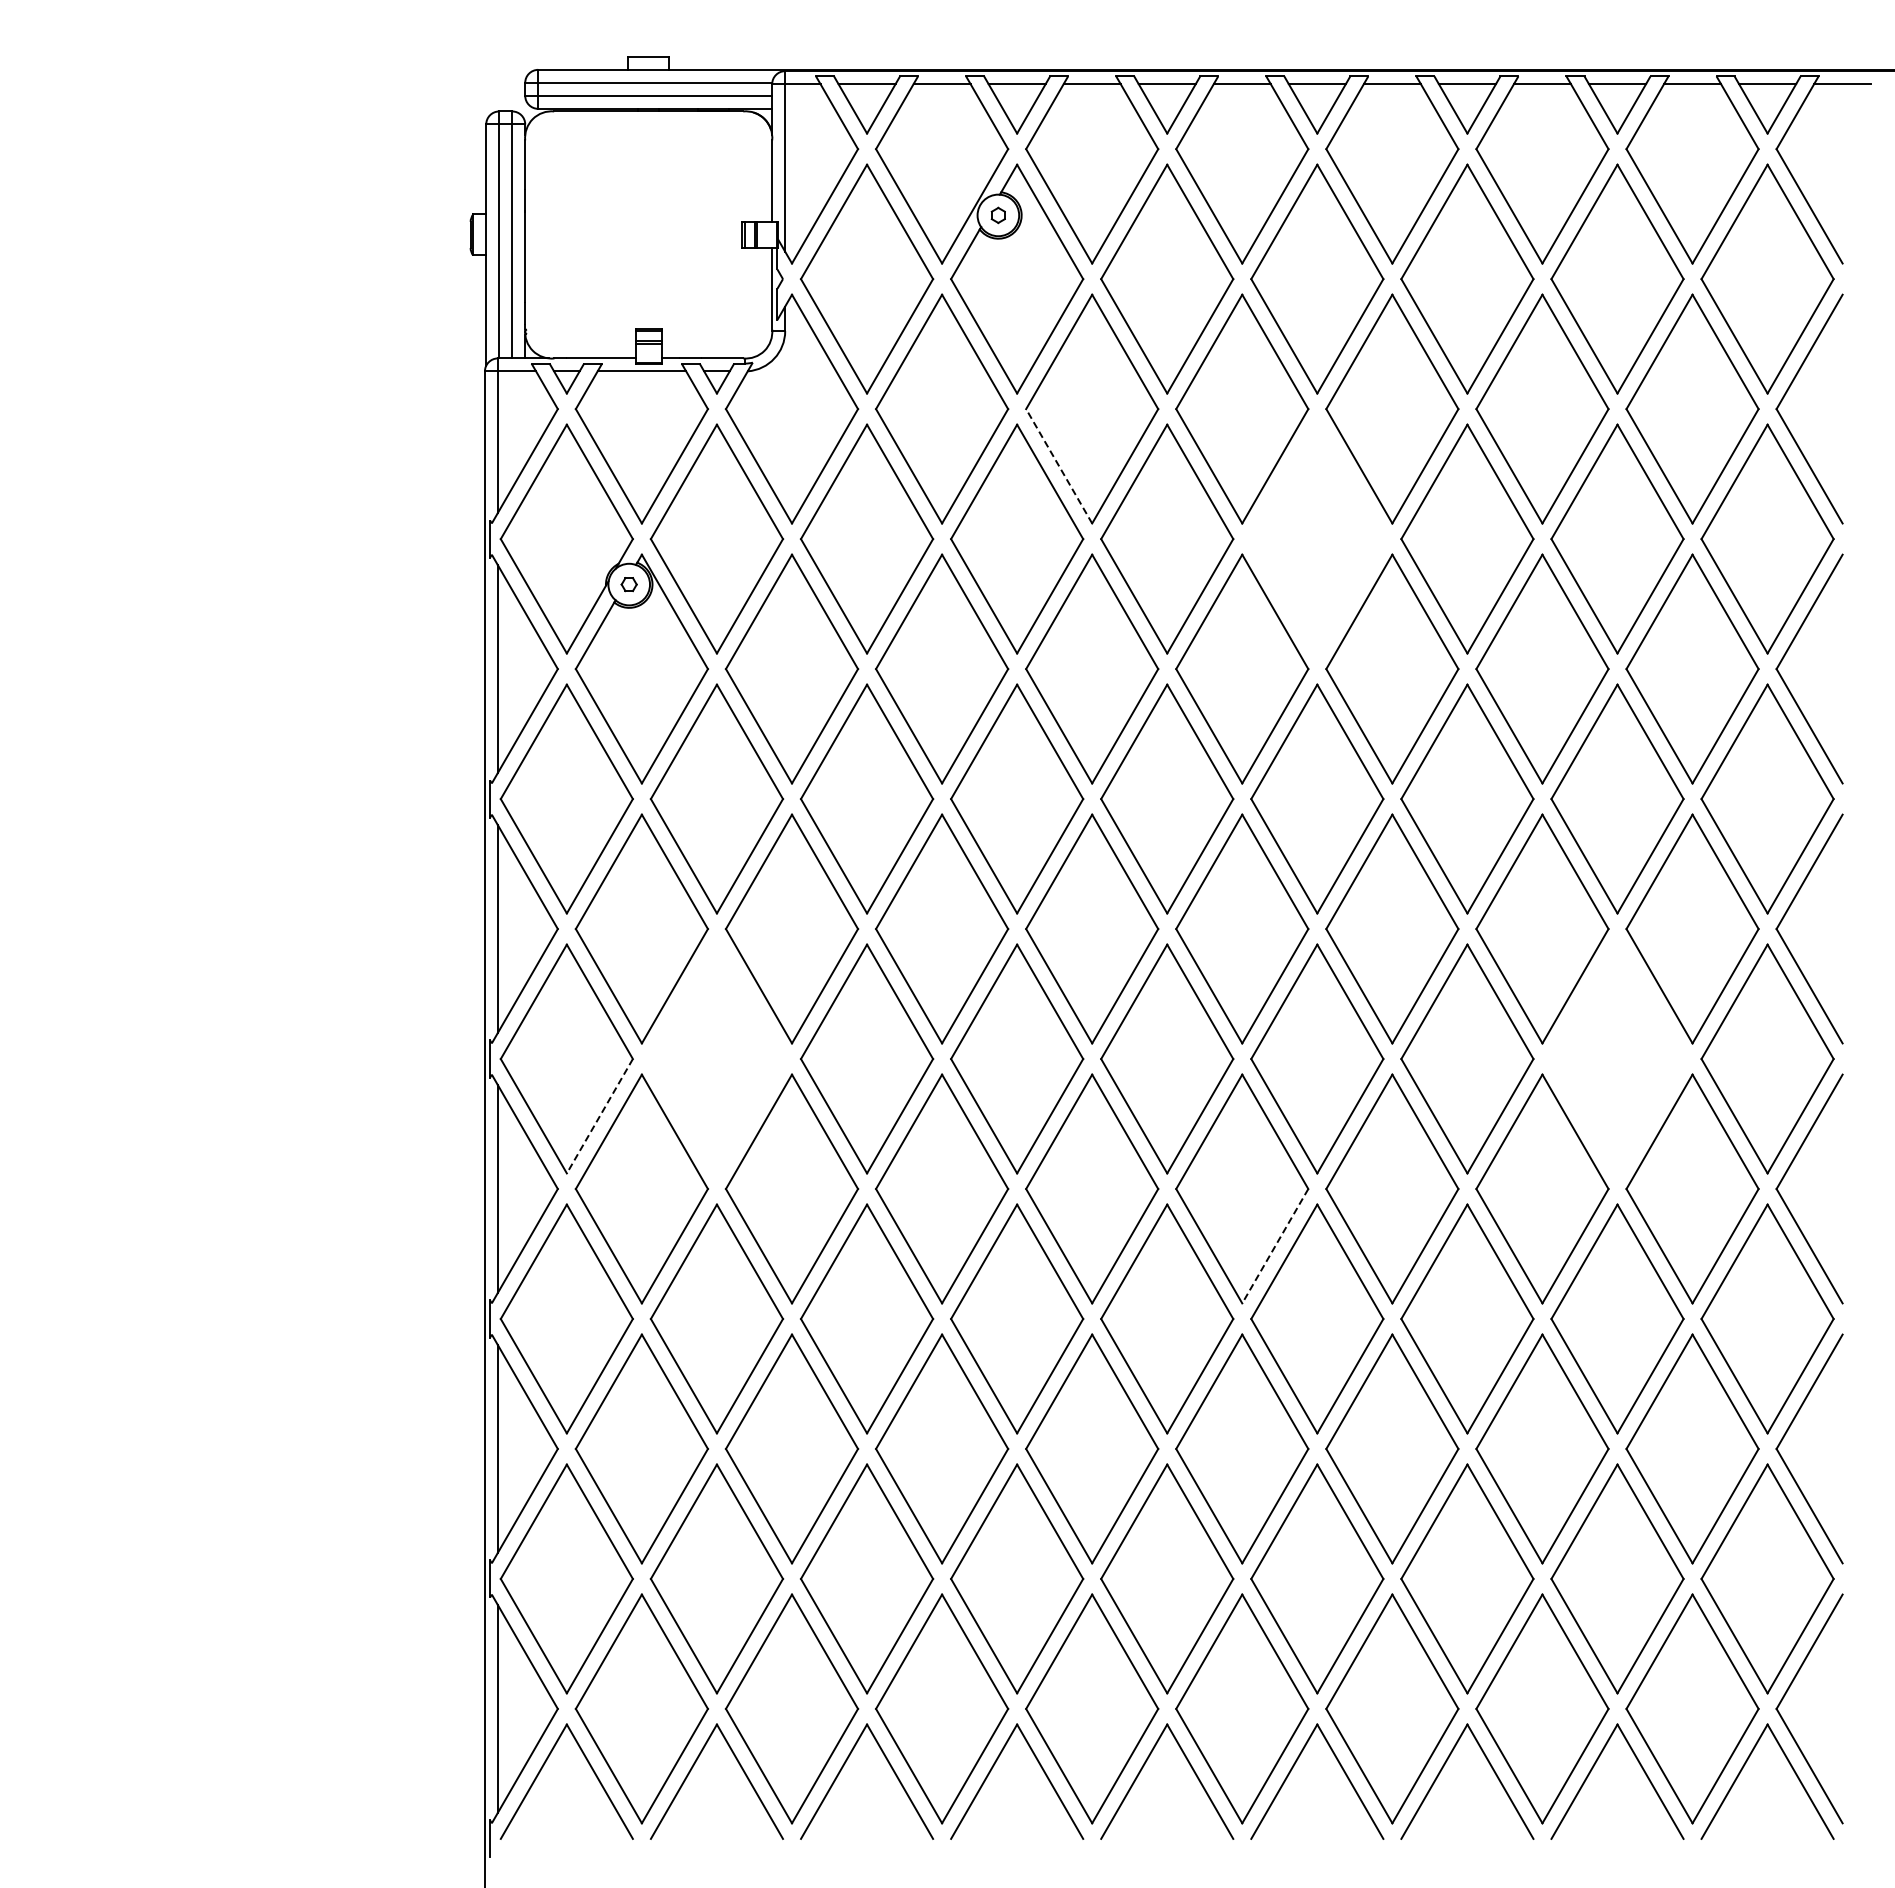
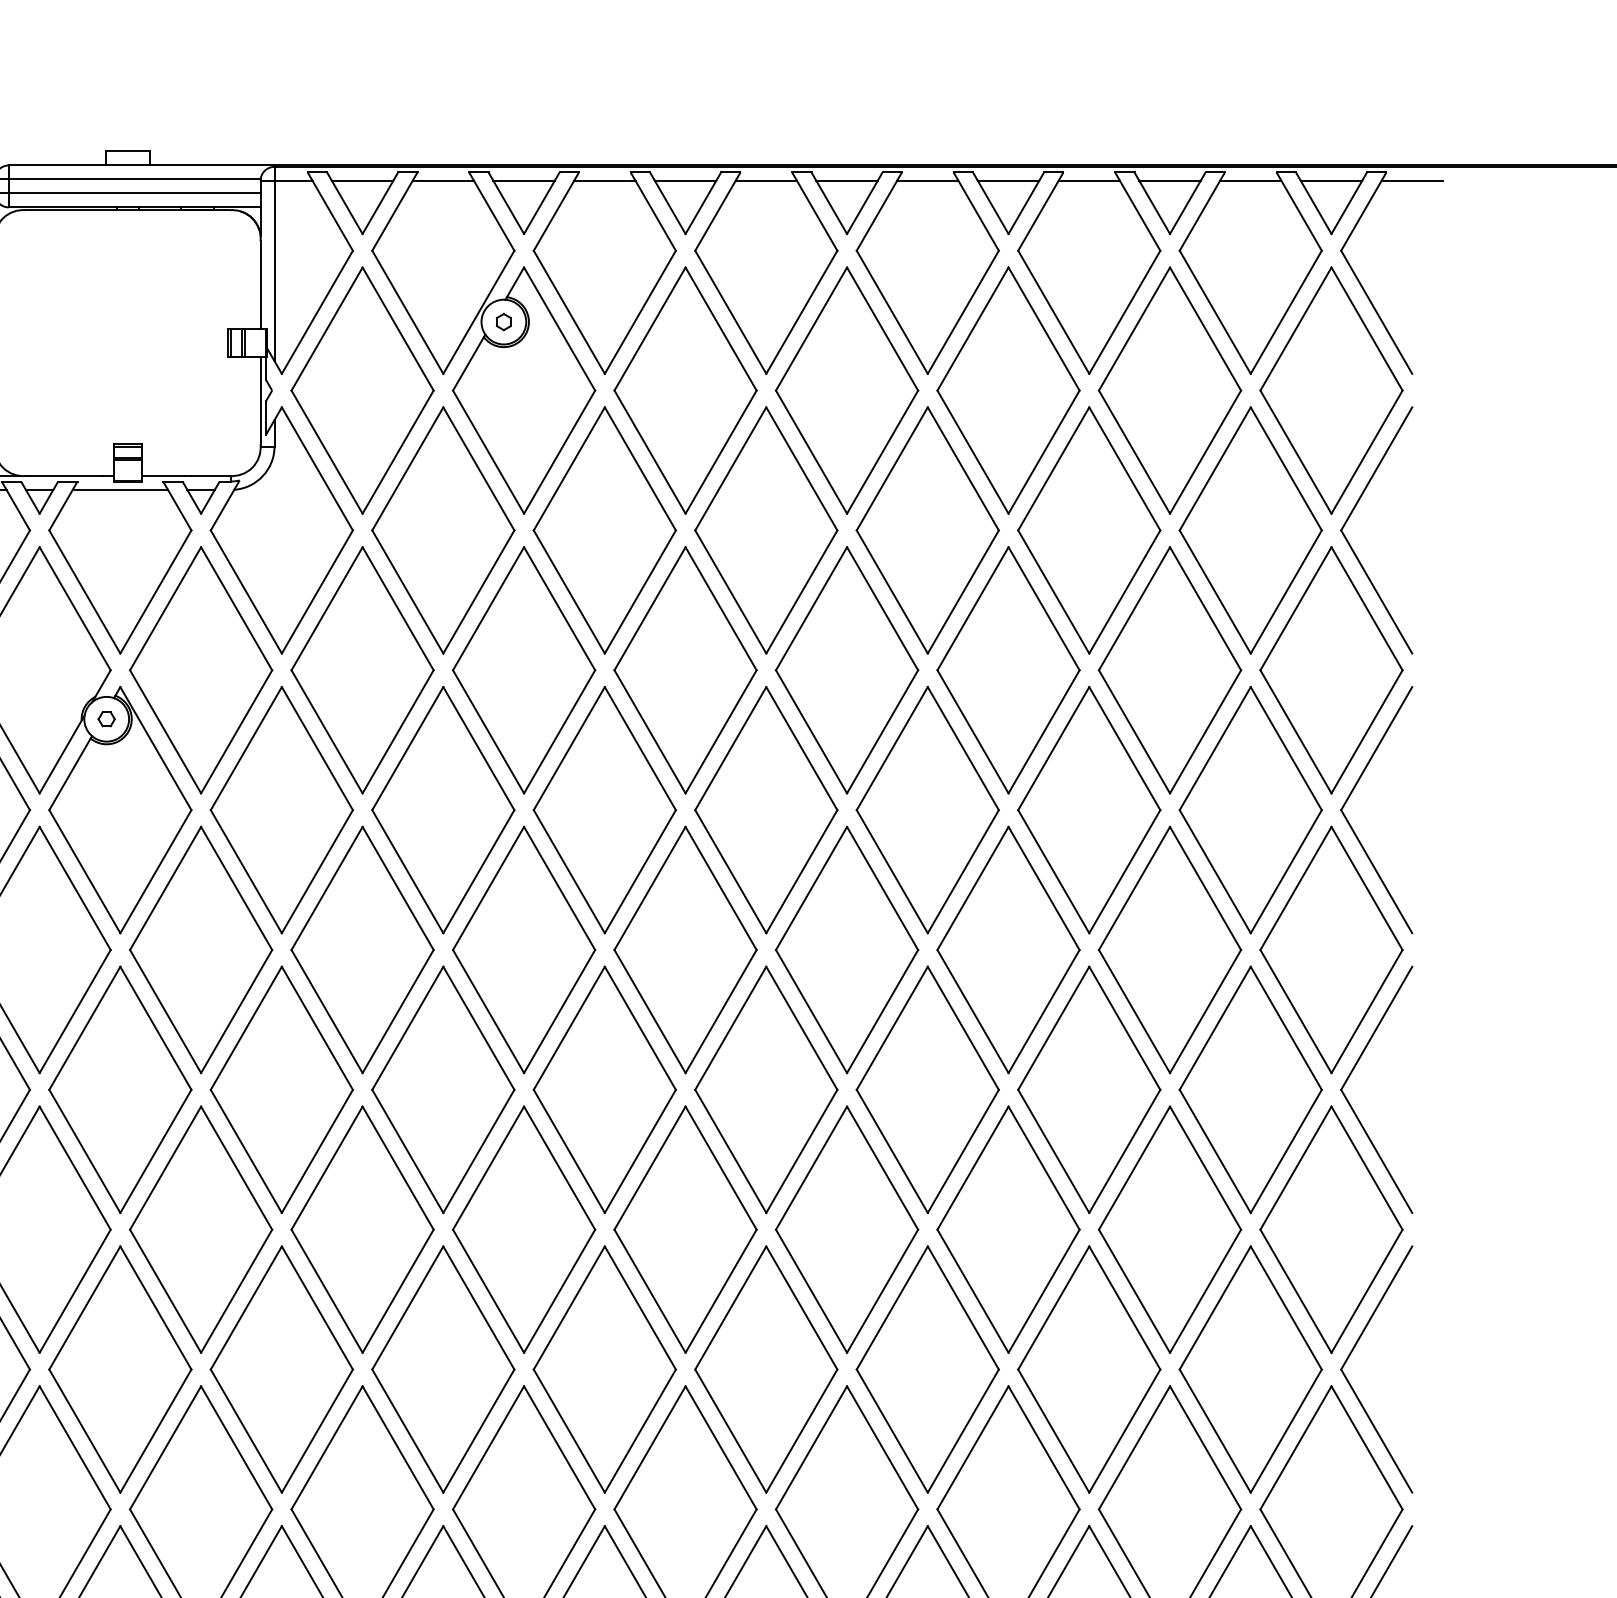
line: (1058, 465) -> (568, 591), dashed -> solid
part: (1317, 538) -> (847, 669), added
part: (716, 1058) -> (200, 1229), added
part: (1617, 1058) -> (1170, 1229), added
line: (599, 1116) -> (74, 1291), dashed -> solid
line: (1275, 1246) -> (802, 1431), dashed -> solid

